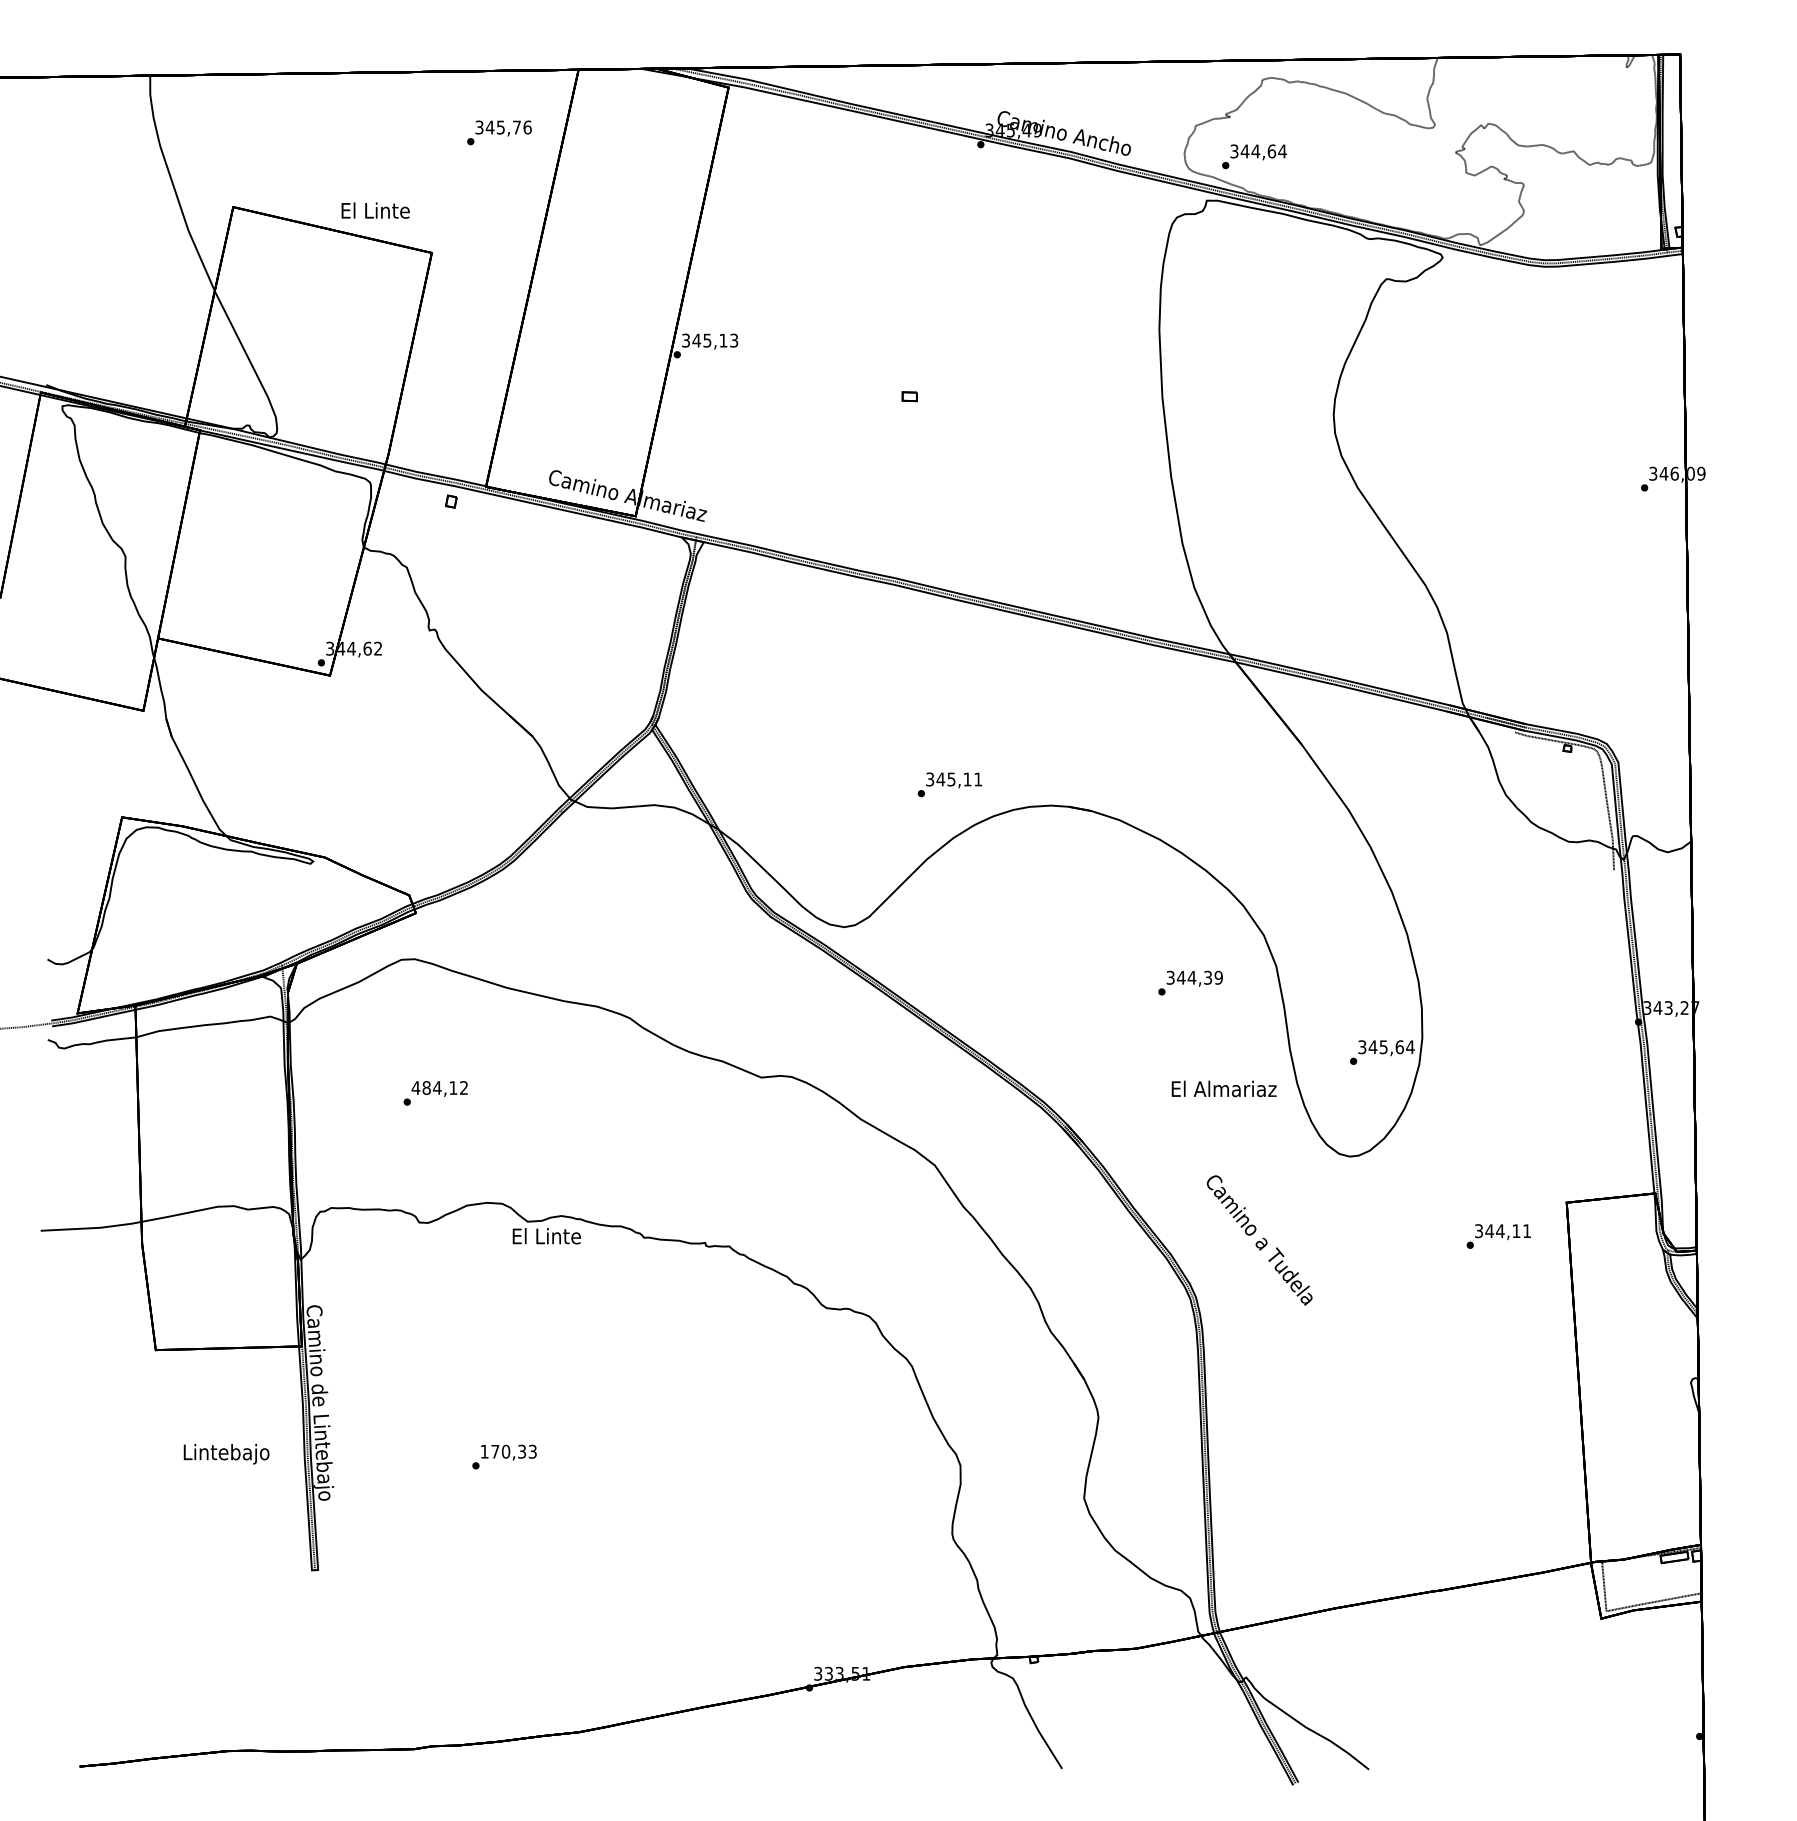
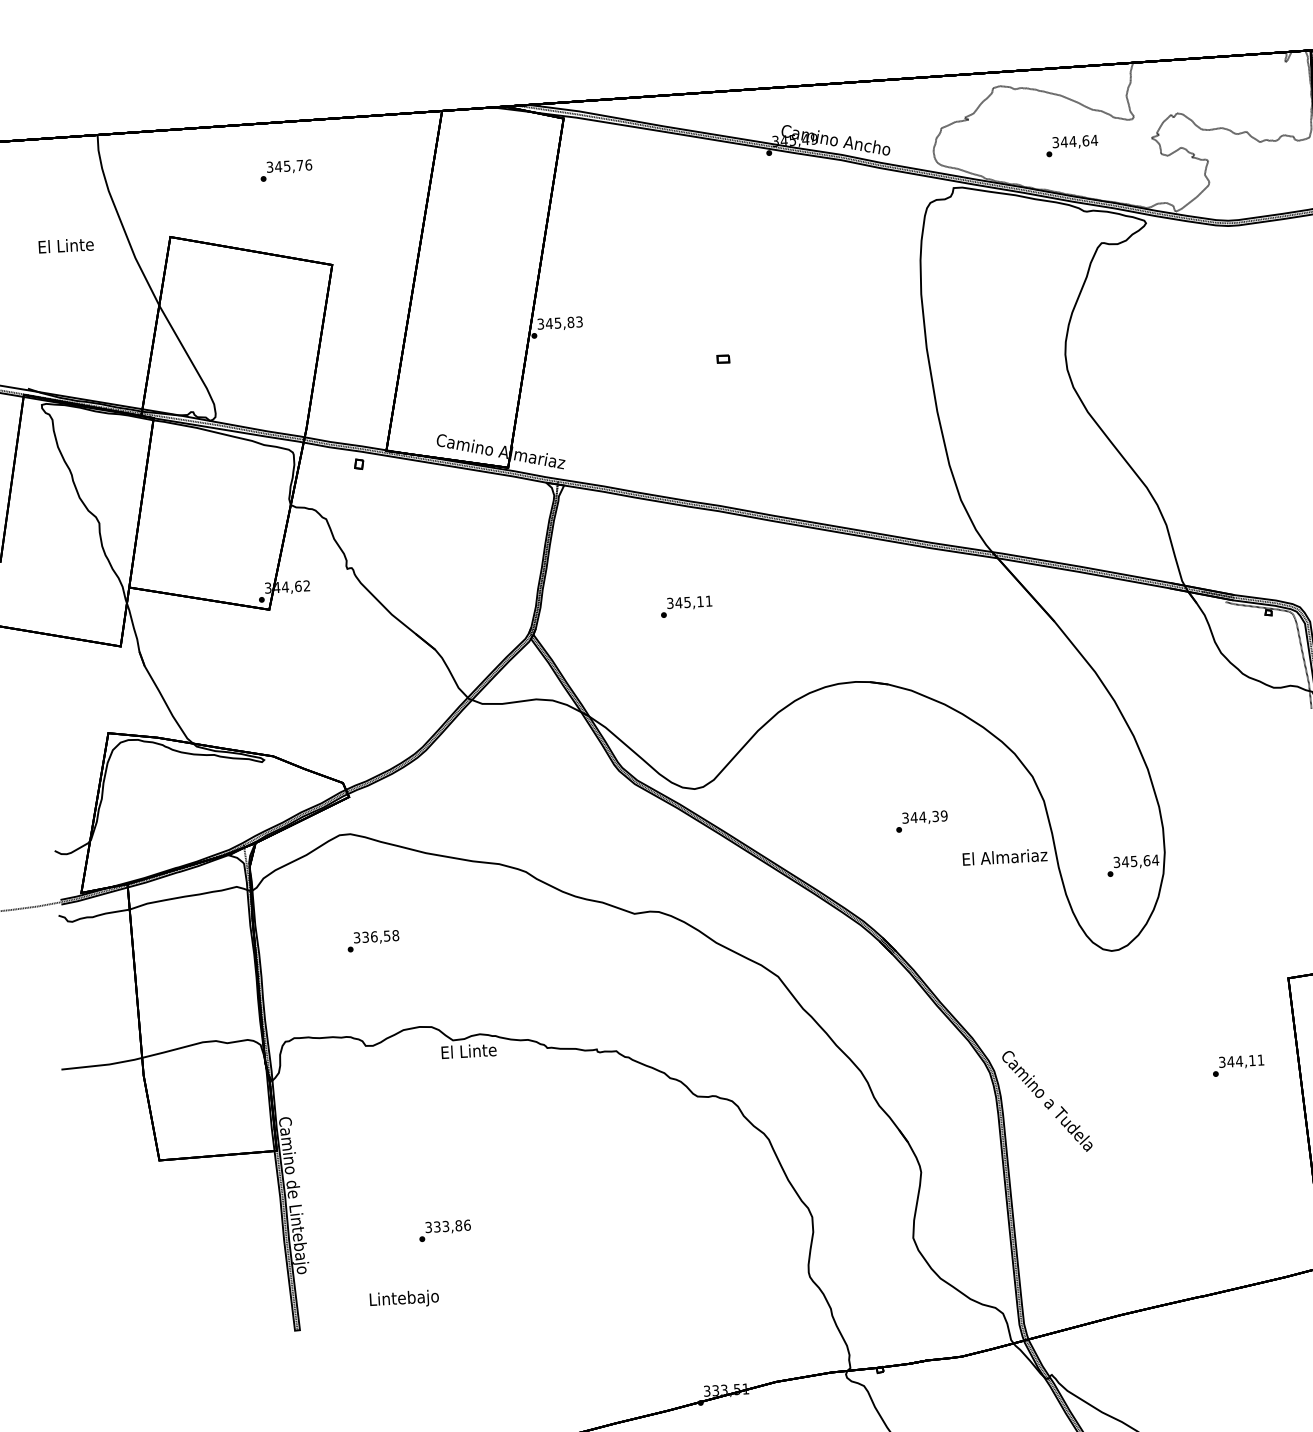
text: (499, 132) -> (286, 170), moved
text: (1254, 156) -> (1072, 145), moved
text: (375, 210) -> (66, 245), moved
text: (723, 340) -> (570, 322), 345,13 -> 345,83
text: (949, 784) -> (686, 606), moved
text: (1190, 982) -> (921, 821), moved
text: (439, 1087) -> (375, 936), 484,12 -> 336,58
text: (1223, 1088) -> (1004, 856), moved
text: (1498, 1236) -> (1238, 1065), moved
text: (1259, 1240) -> (1047, 1101), moved
text: (508, 1451) -> (447, 1226), 170,33 -> 333,86
text: (226, 1454) -> (404, 1299), moved

